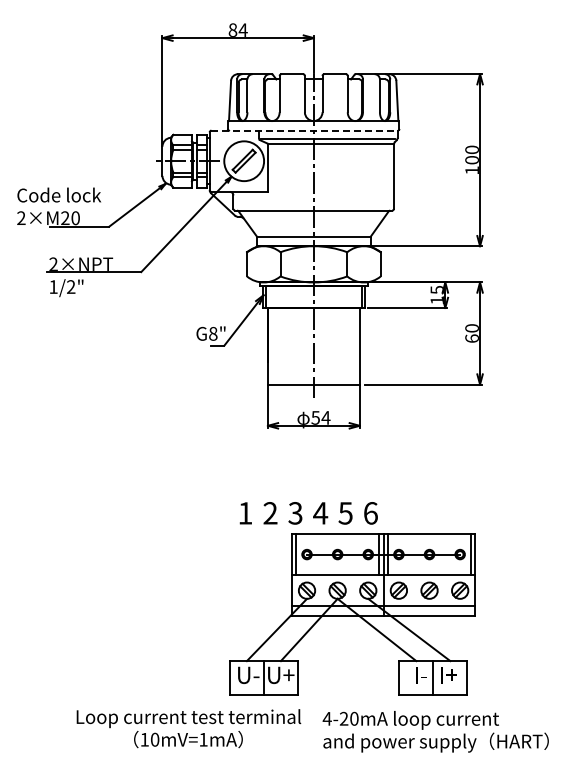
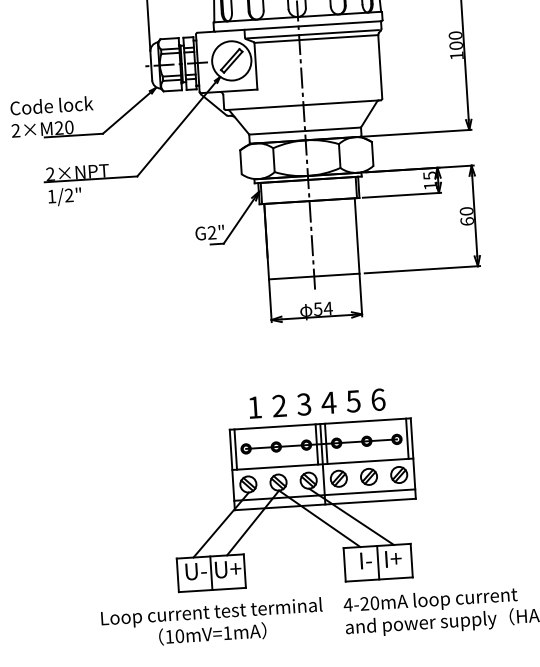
line: (305, 130) -> (290, 26), dashed -> solid
text: (213, 333) -> (212, 232), G8" -> G2"
part: (352, 614) -> (294, 505), moved

